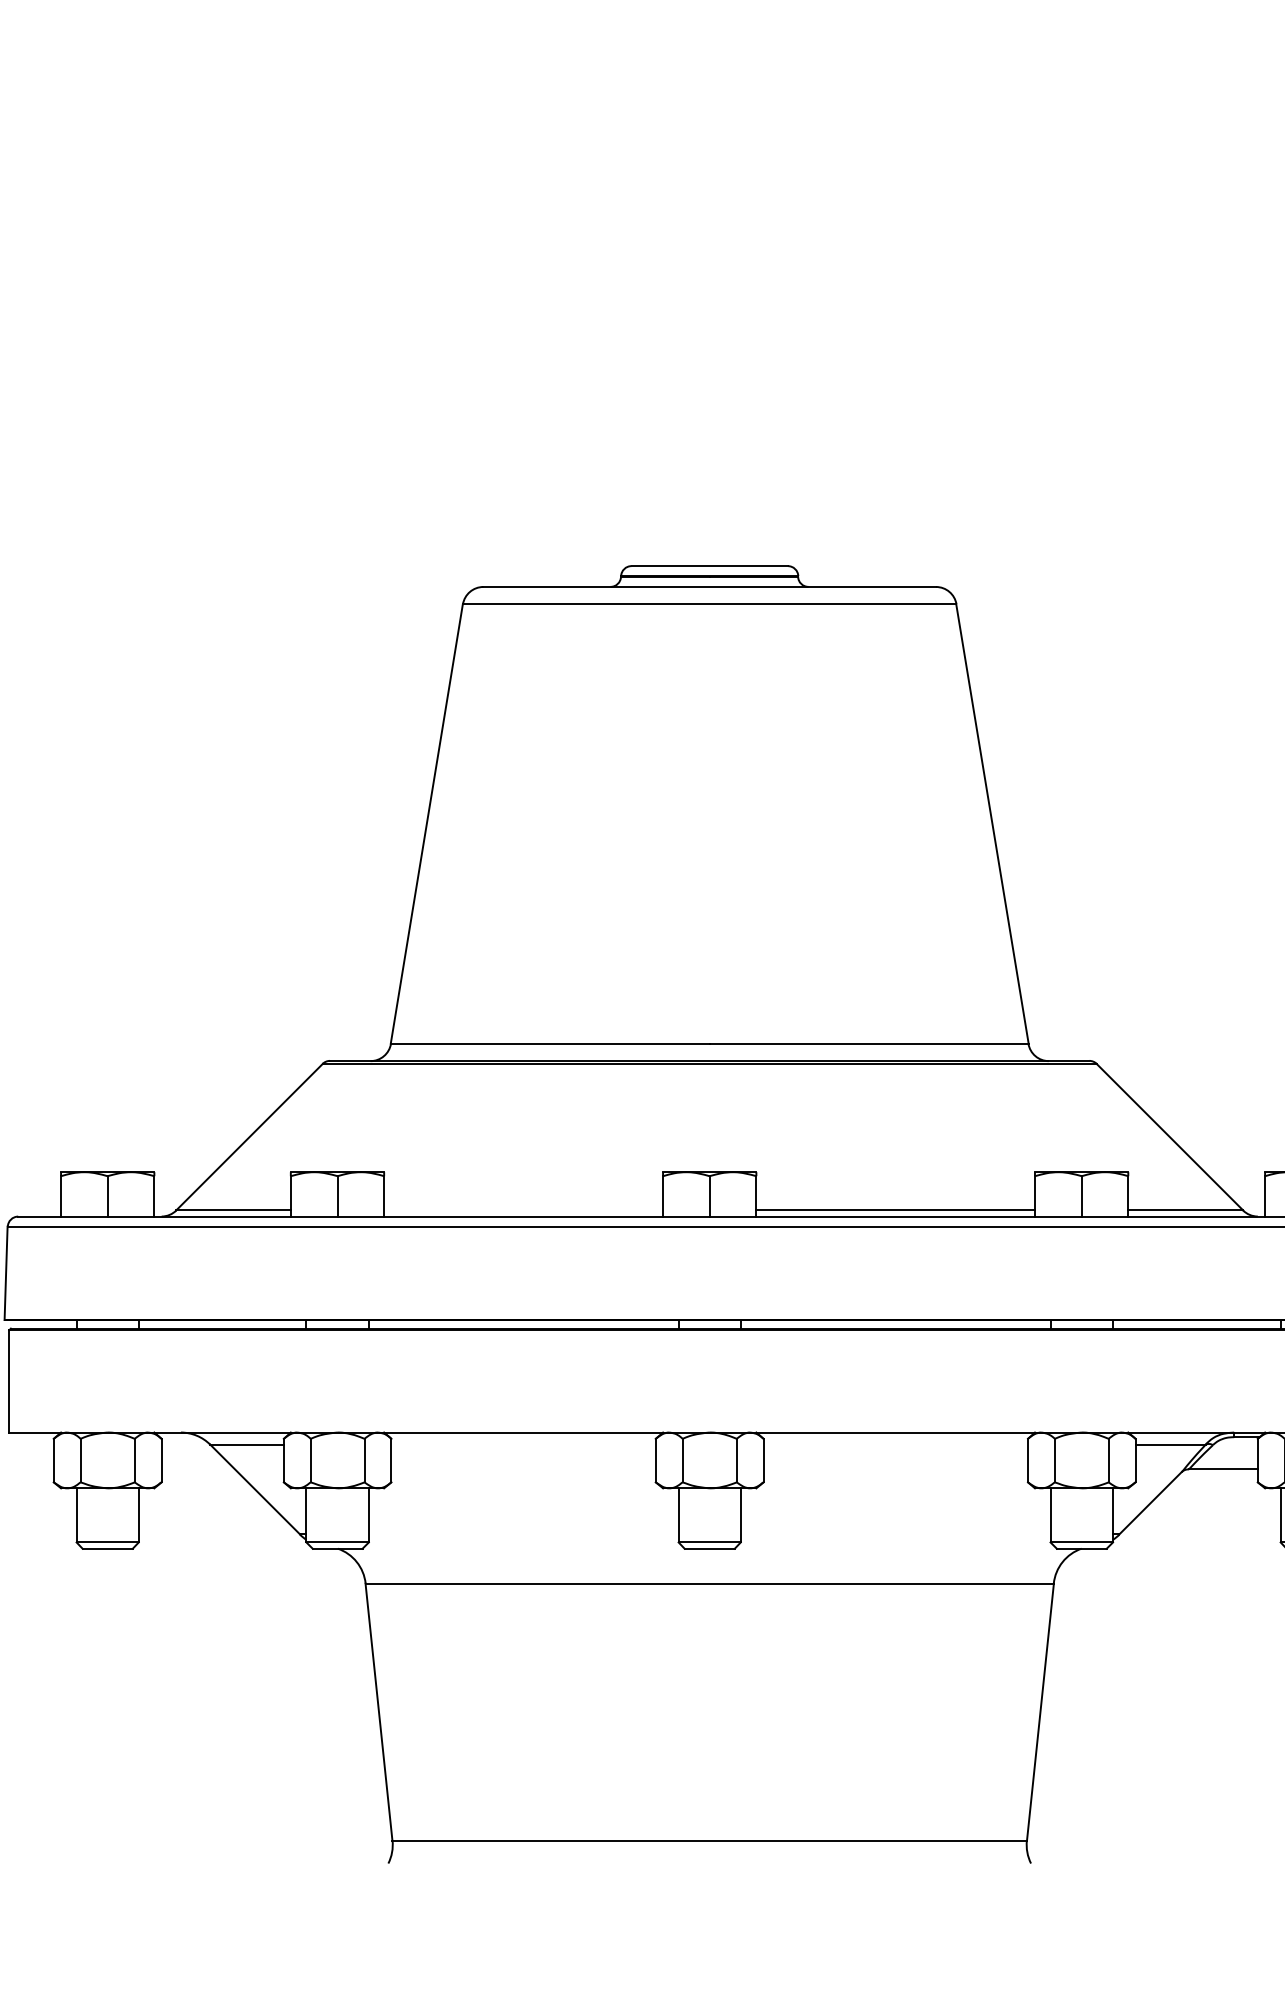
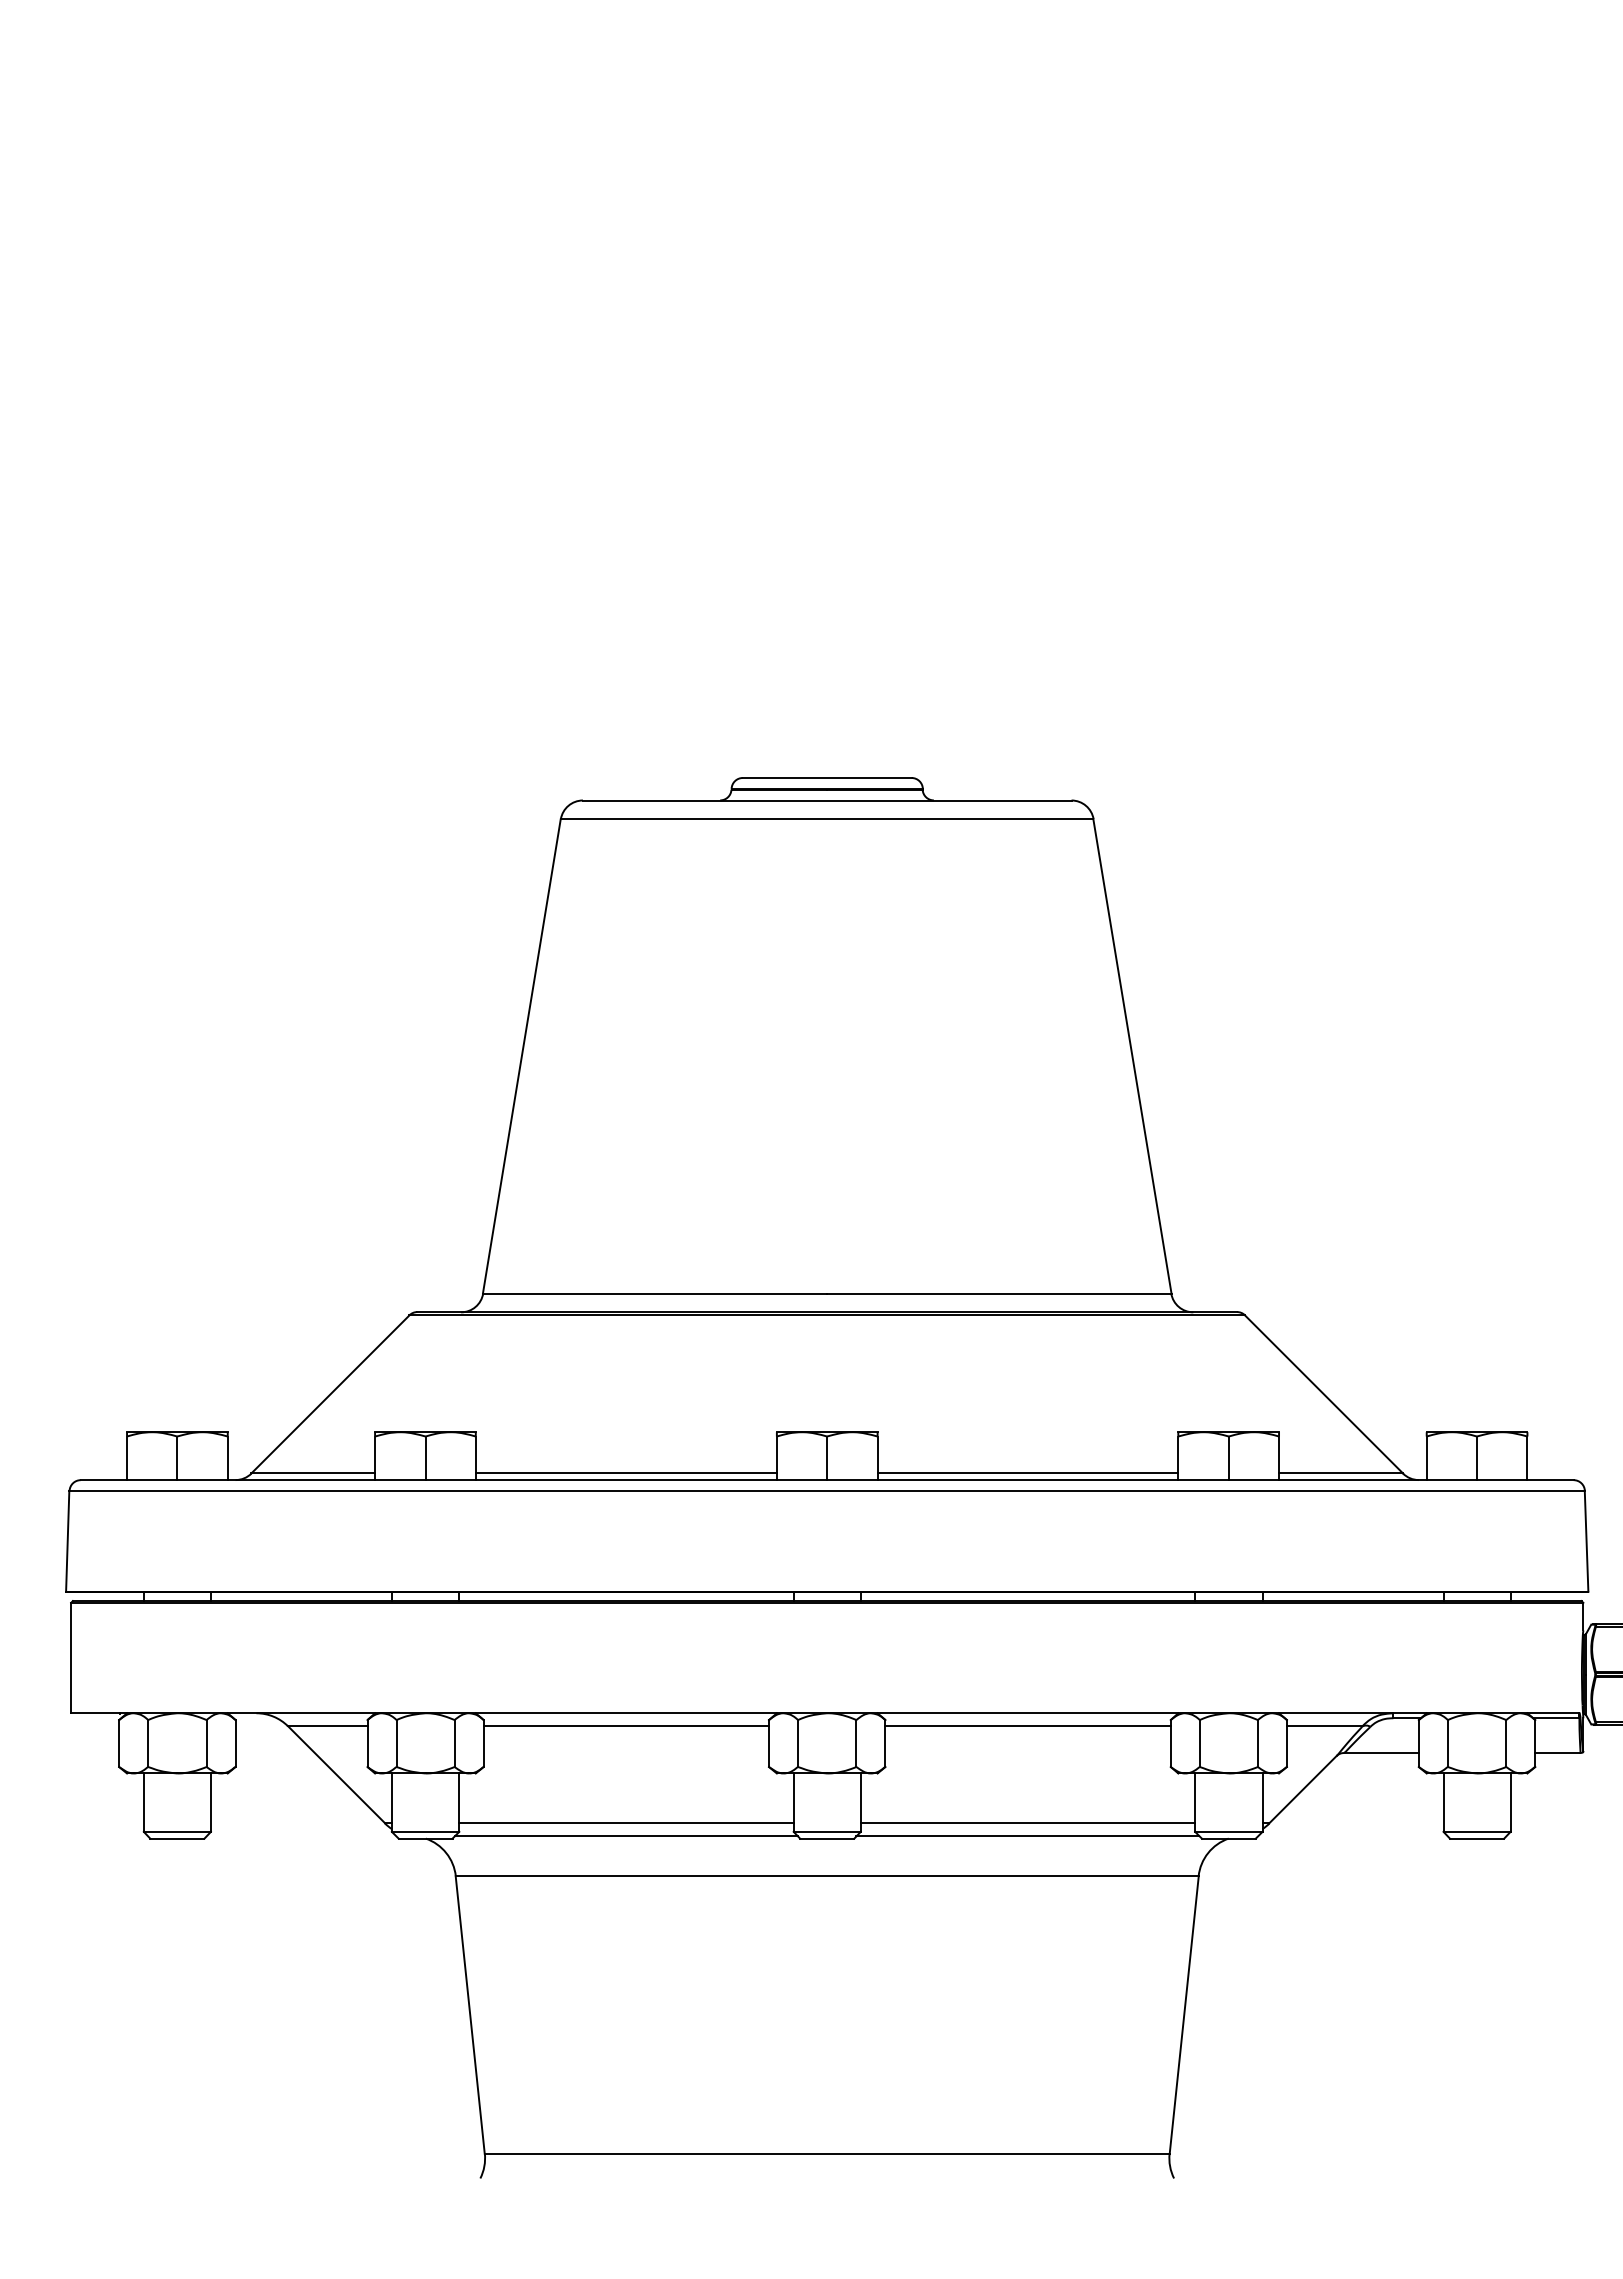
line: (522, 1210) -> (625, 1473), added
line: (522, 1444) -> (625, 1726), added
line: (895, 1444) -> (1027, 1726), added
line: (523, 1534) -> (626, 1823), added
line: (895, 1534) -> (1027, 1823), added
line: (523, 1546) -> (626, 1836), added
line: (895, 1546) -> (1027, 1836), added

